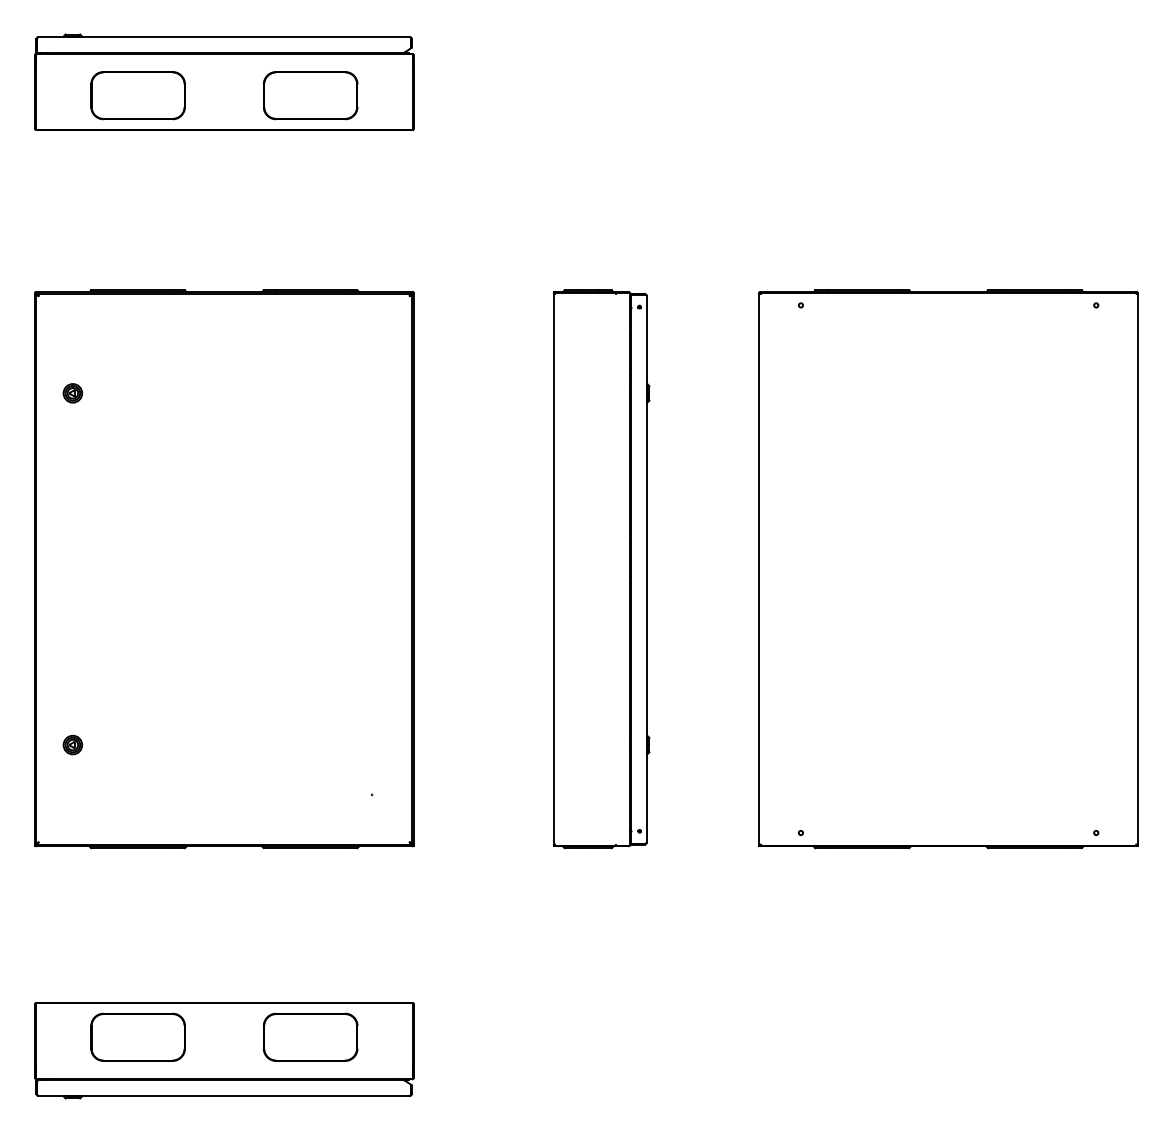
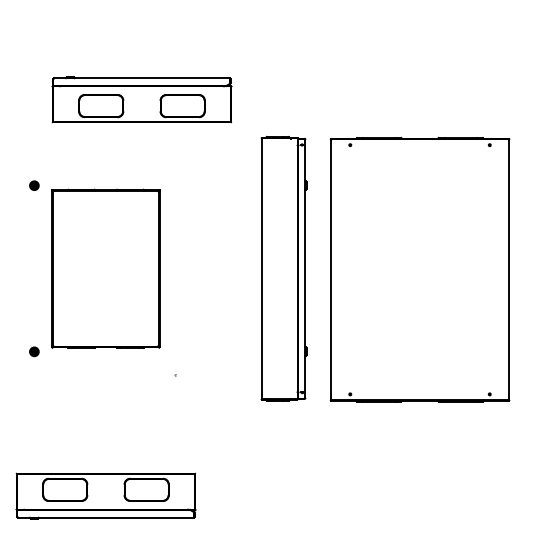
part: (223, 81) -> (141, 99), moved
part: (223, 568) -> (105, 268), size x0.6
part: (947, 568) -> (419, 269), moved

